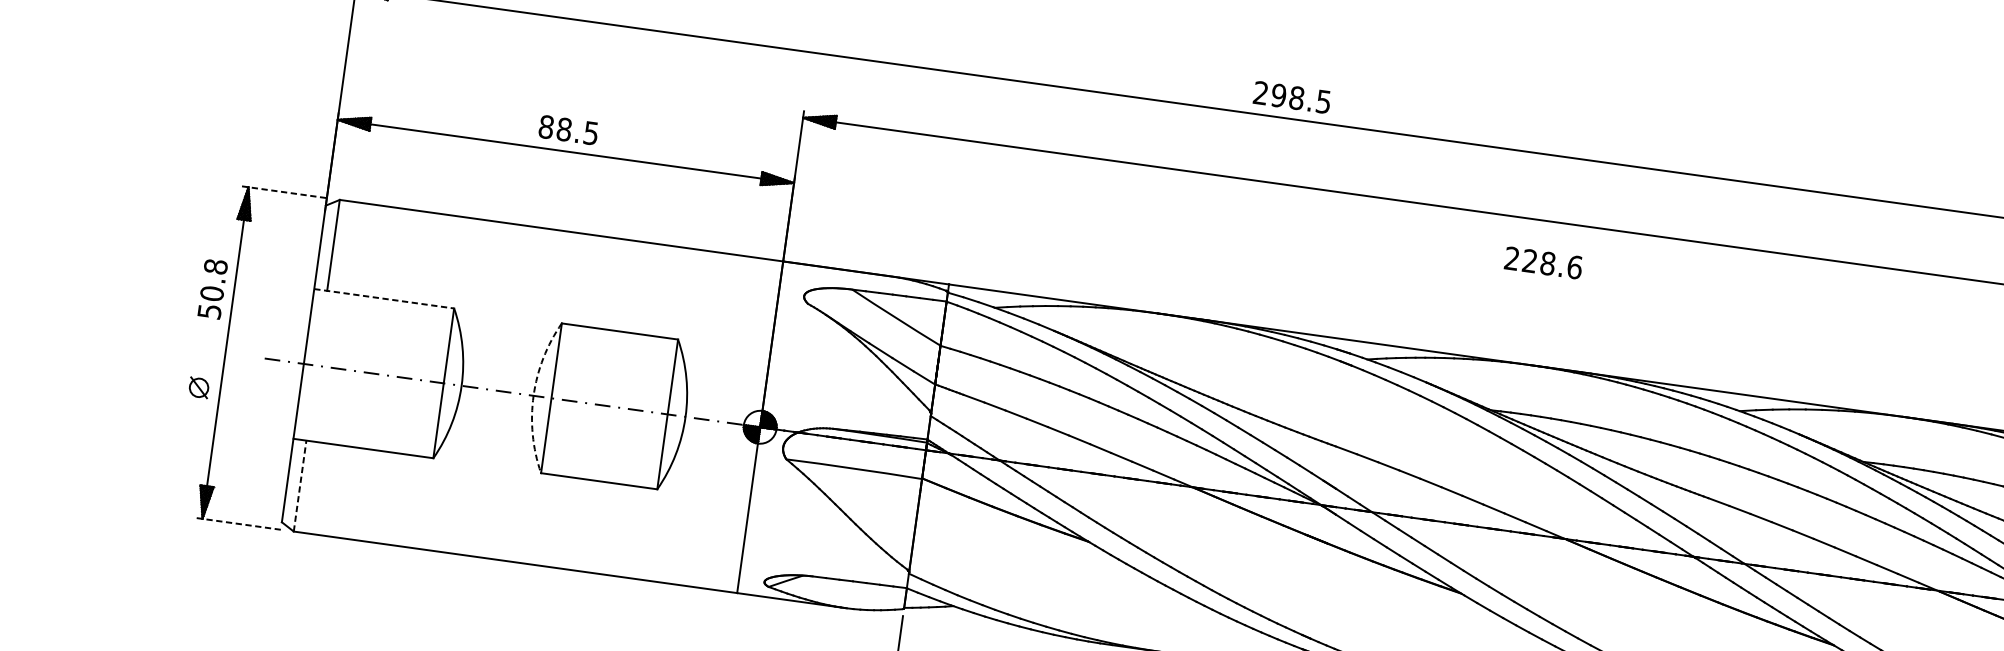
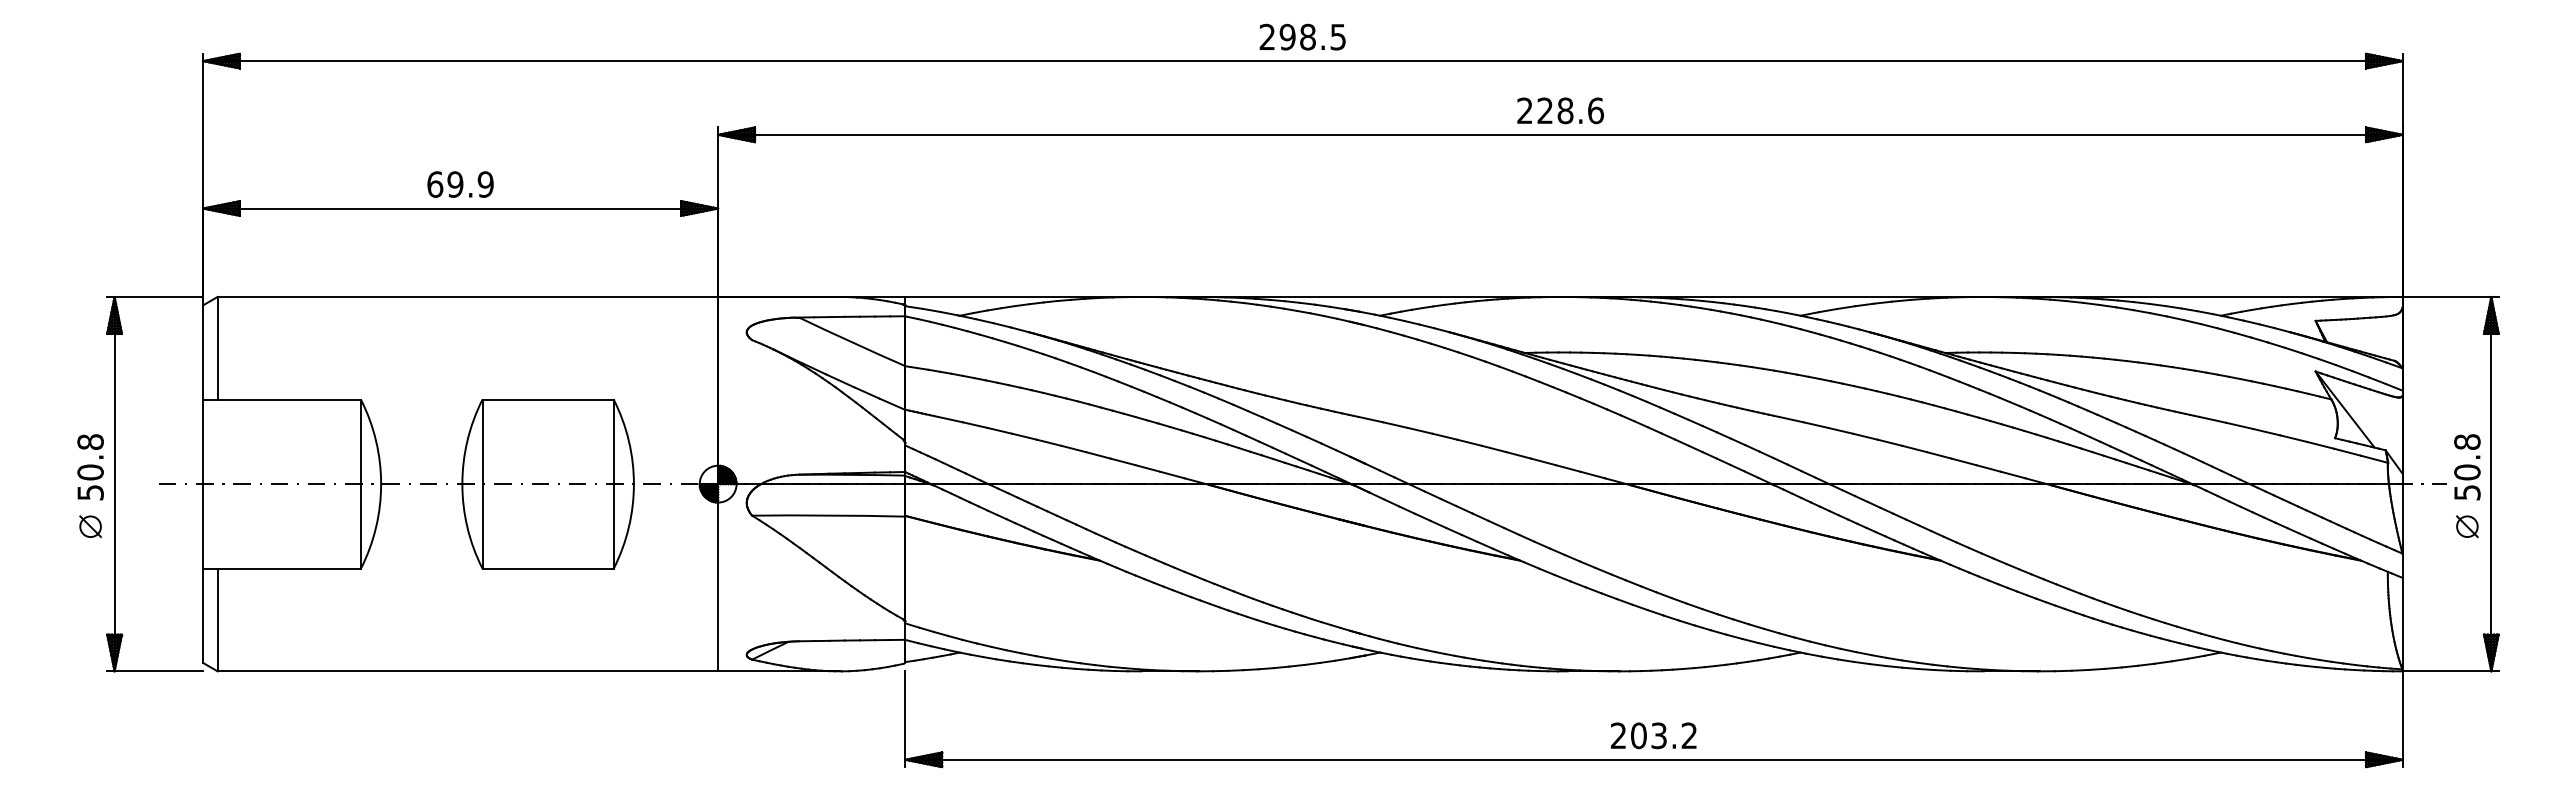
text: (1292, 96) -> (1302, 36), moved
text: (568, 130) -> (460, 184), 88.5 -> 69.9
line: (284, 191) -> (155, 296), dashed -> solid
text: (1543, 262) -> (1560, 110), moved
text: (212, 289) -> (90, 467), moved
line: (383, 298) -> (281, 399), dashed -> solid
arc: (533, 396) -> (462, 484), dashed -> solid
line: (300, 485) -> (217, 619), dashed -> solid
line: (238, 524) -> (155, 671), dashed -> solid

